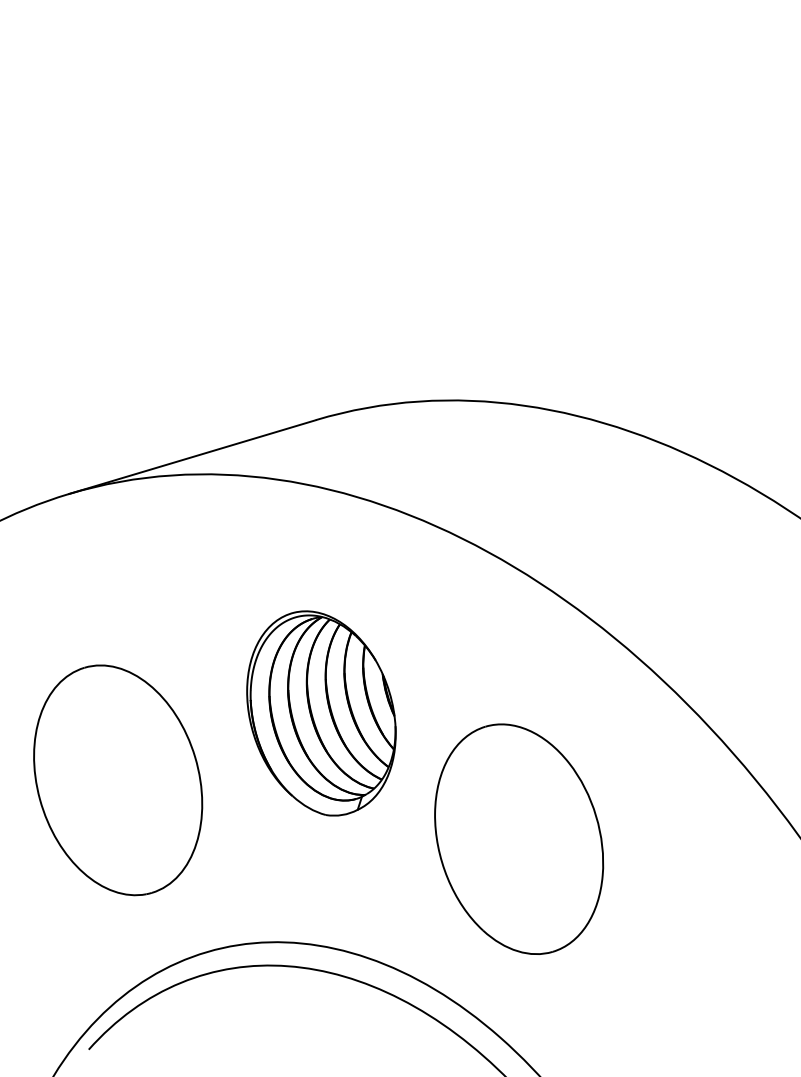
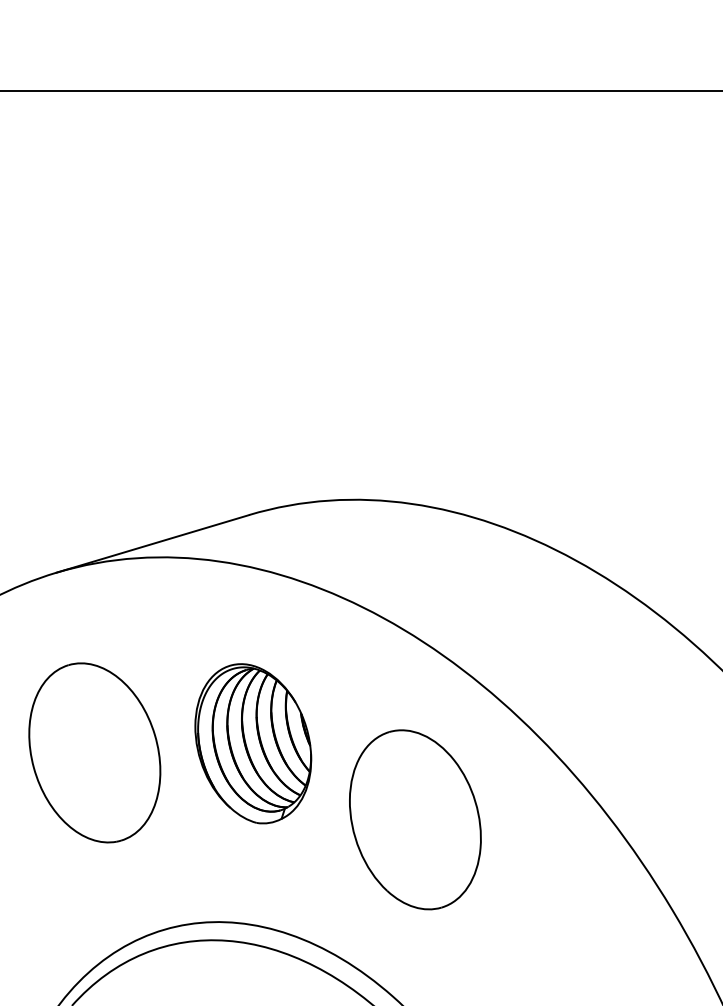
part: (117, 779) -> (94, 752), moved
part: (519, 838) -> (415, 819), moved

